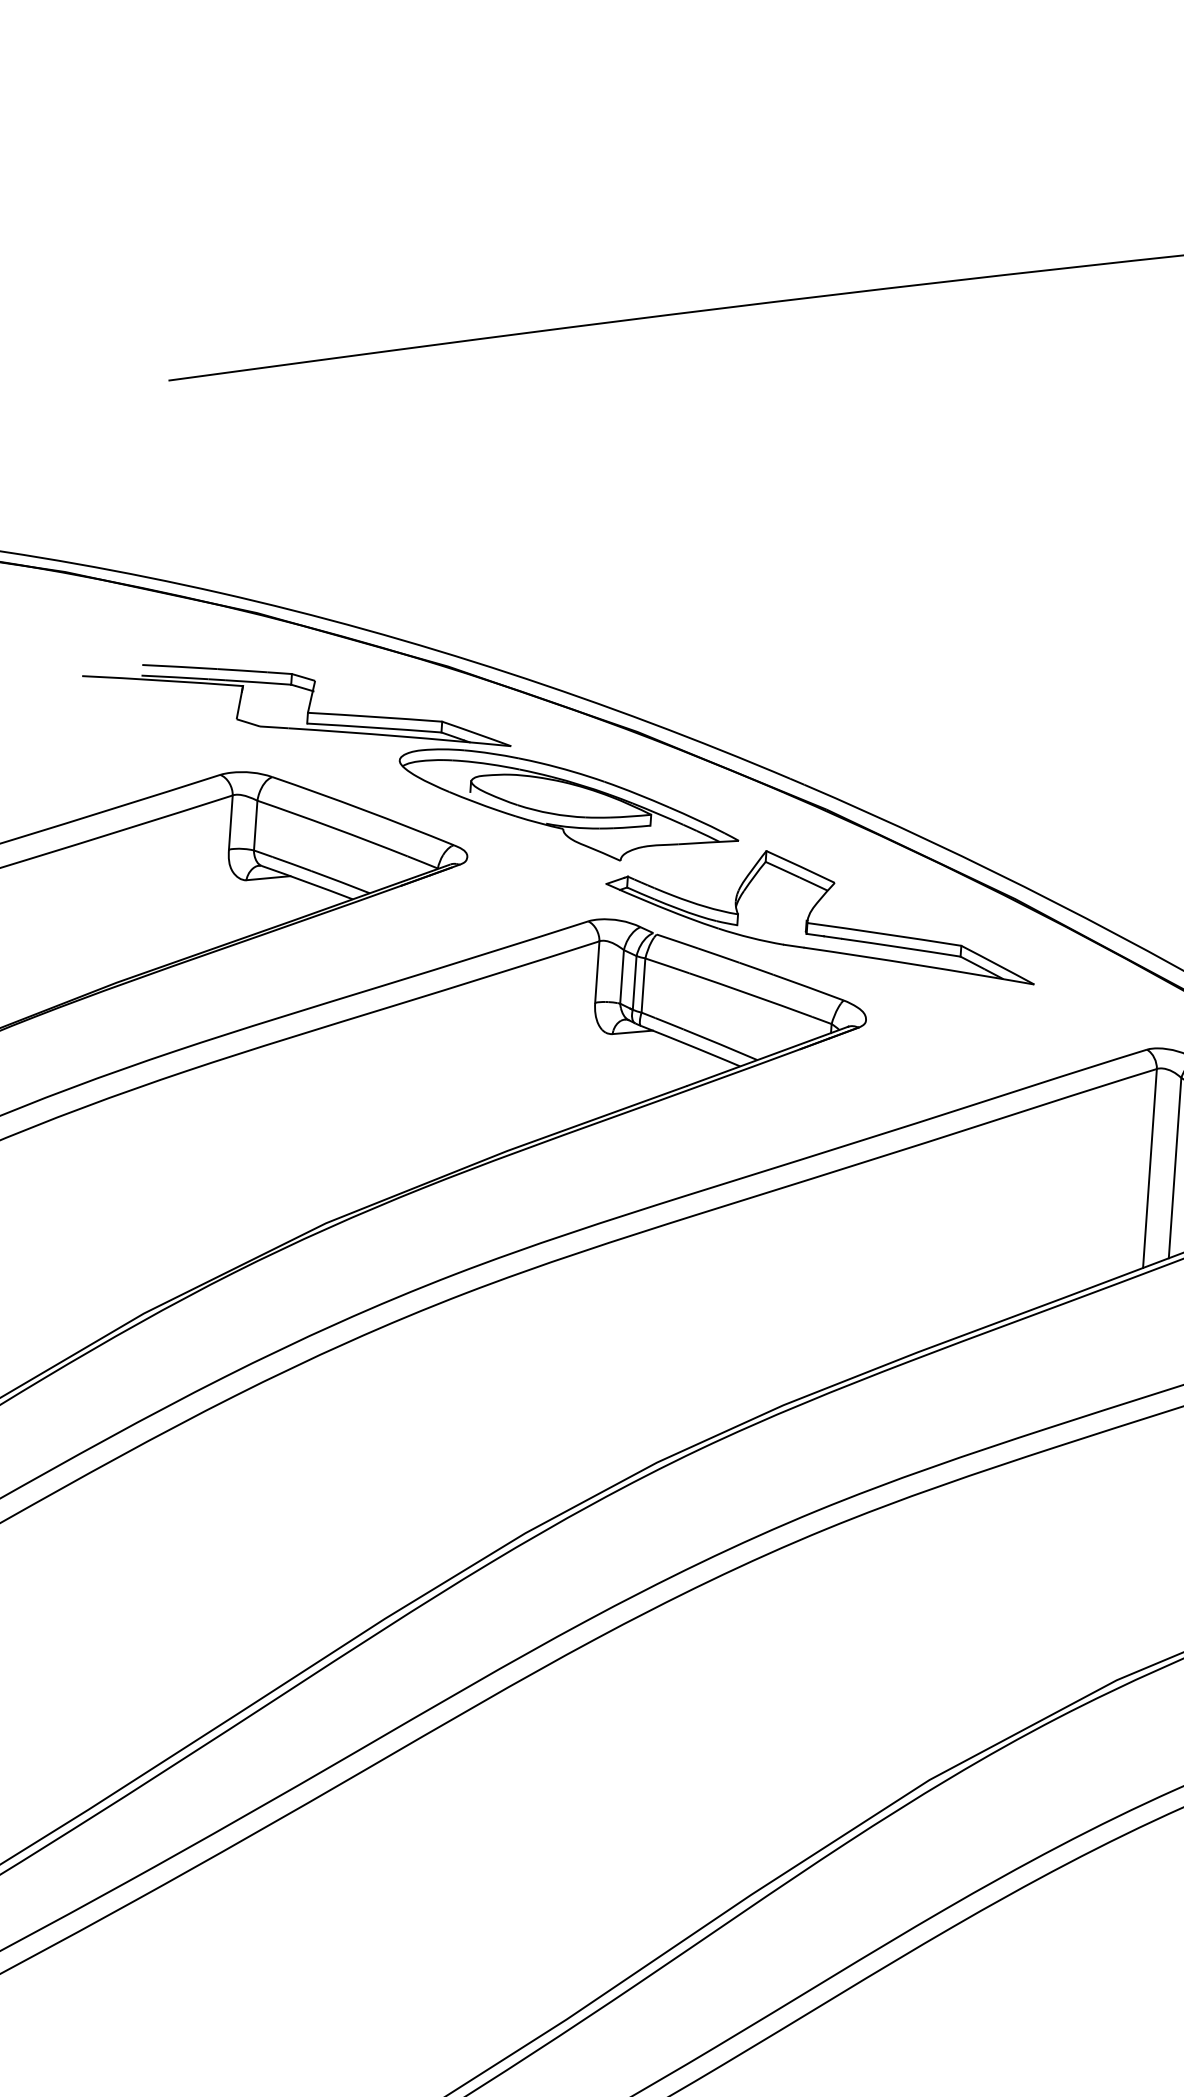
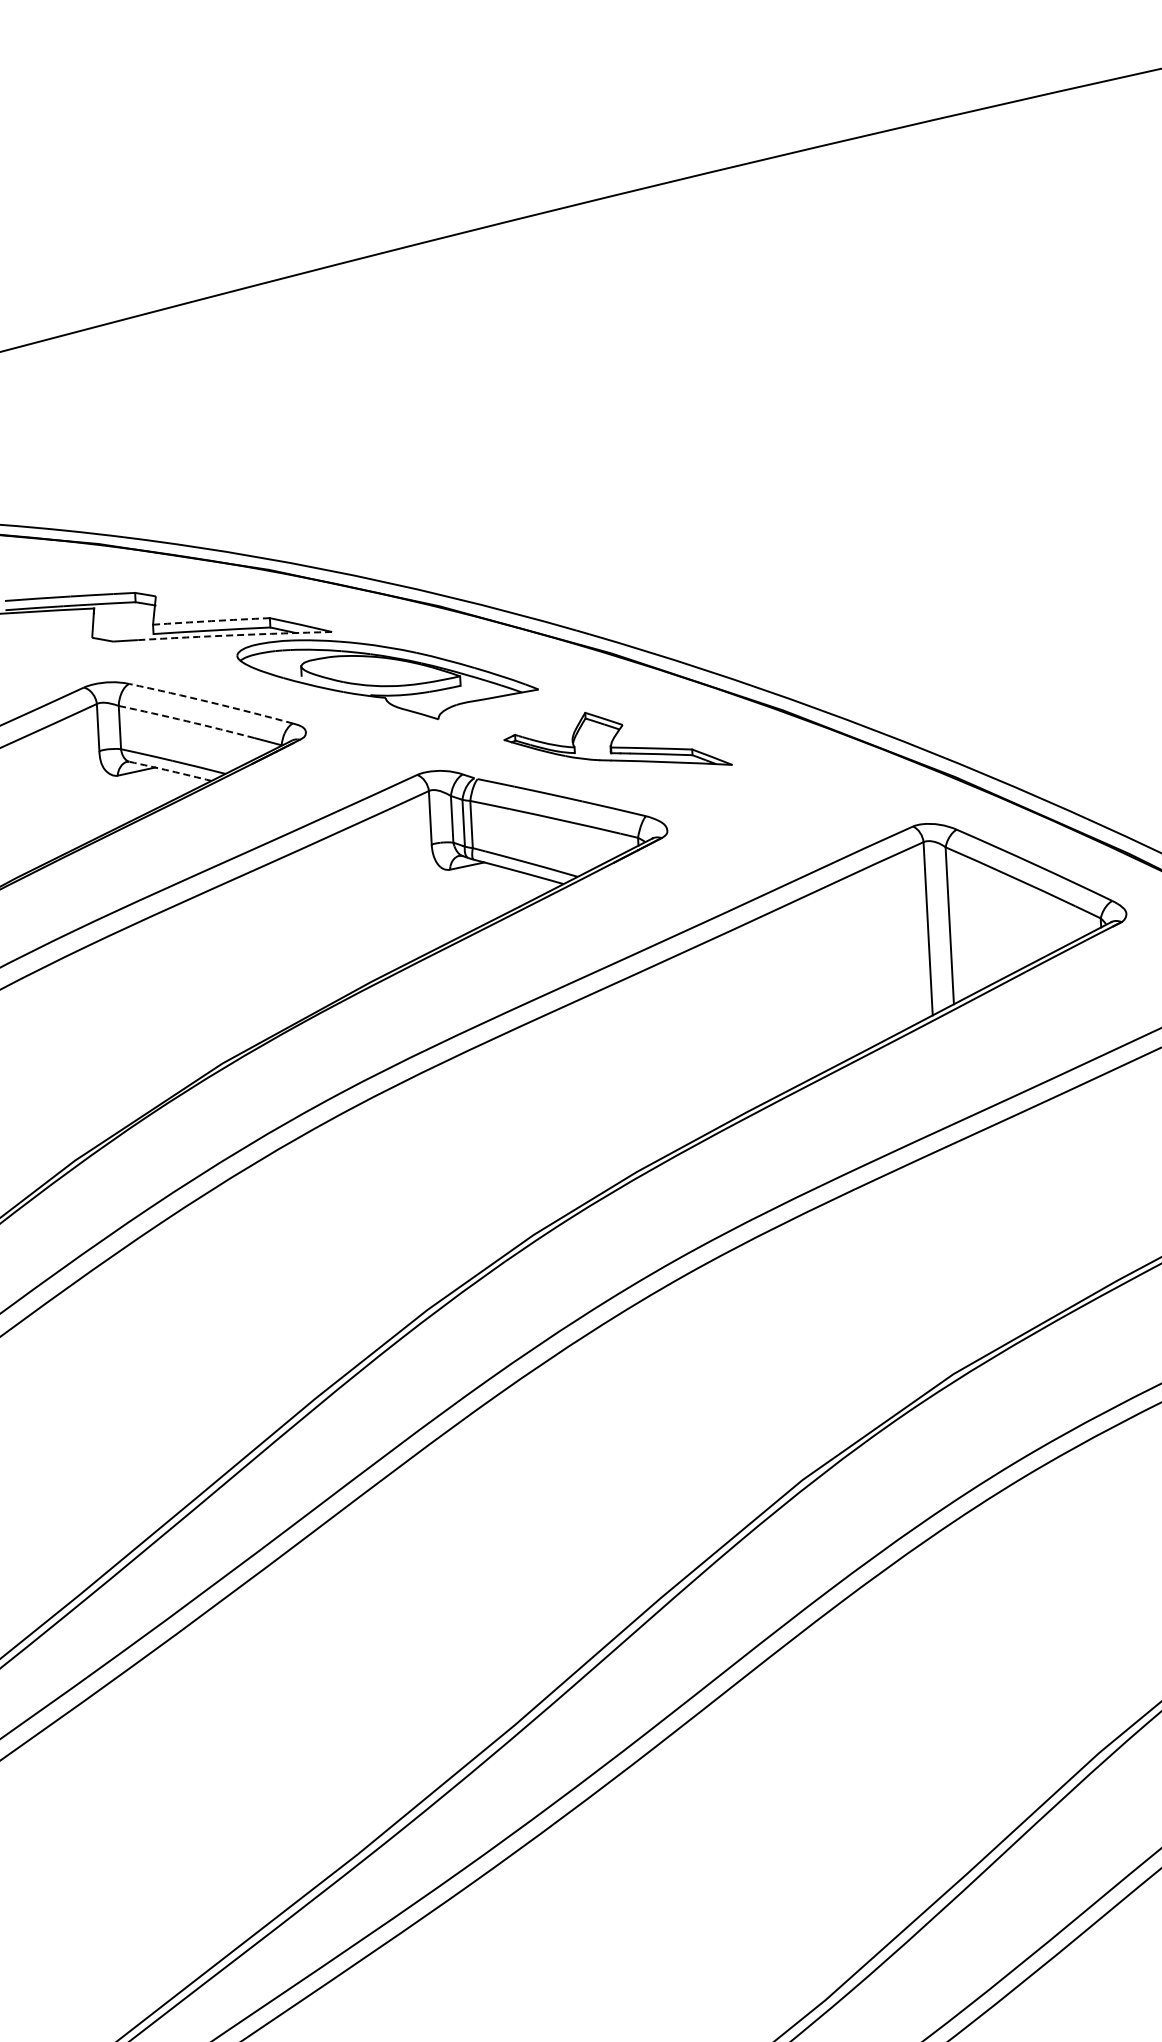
arc: (375, 717) -> (211, 621), solid -> dashed
arc: (399, 736) -> (234, 635), solid -> dashed
arc: (363, 809) -> (211, 702), solid -> dashed
arc: (332, 827) -> (186, 721), solid -> dashed
arc: (307, 882) -> (170, 771), solid -> dashed
part: (822, 907) -> (617, 738), size x0.6

